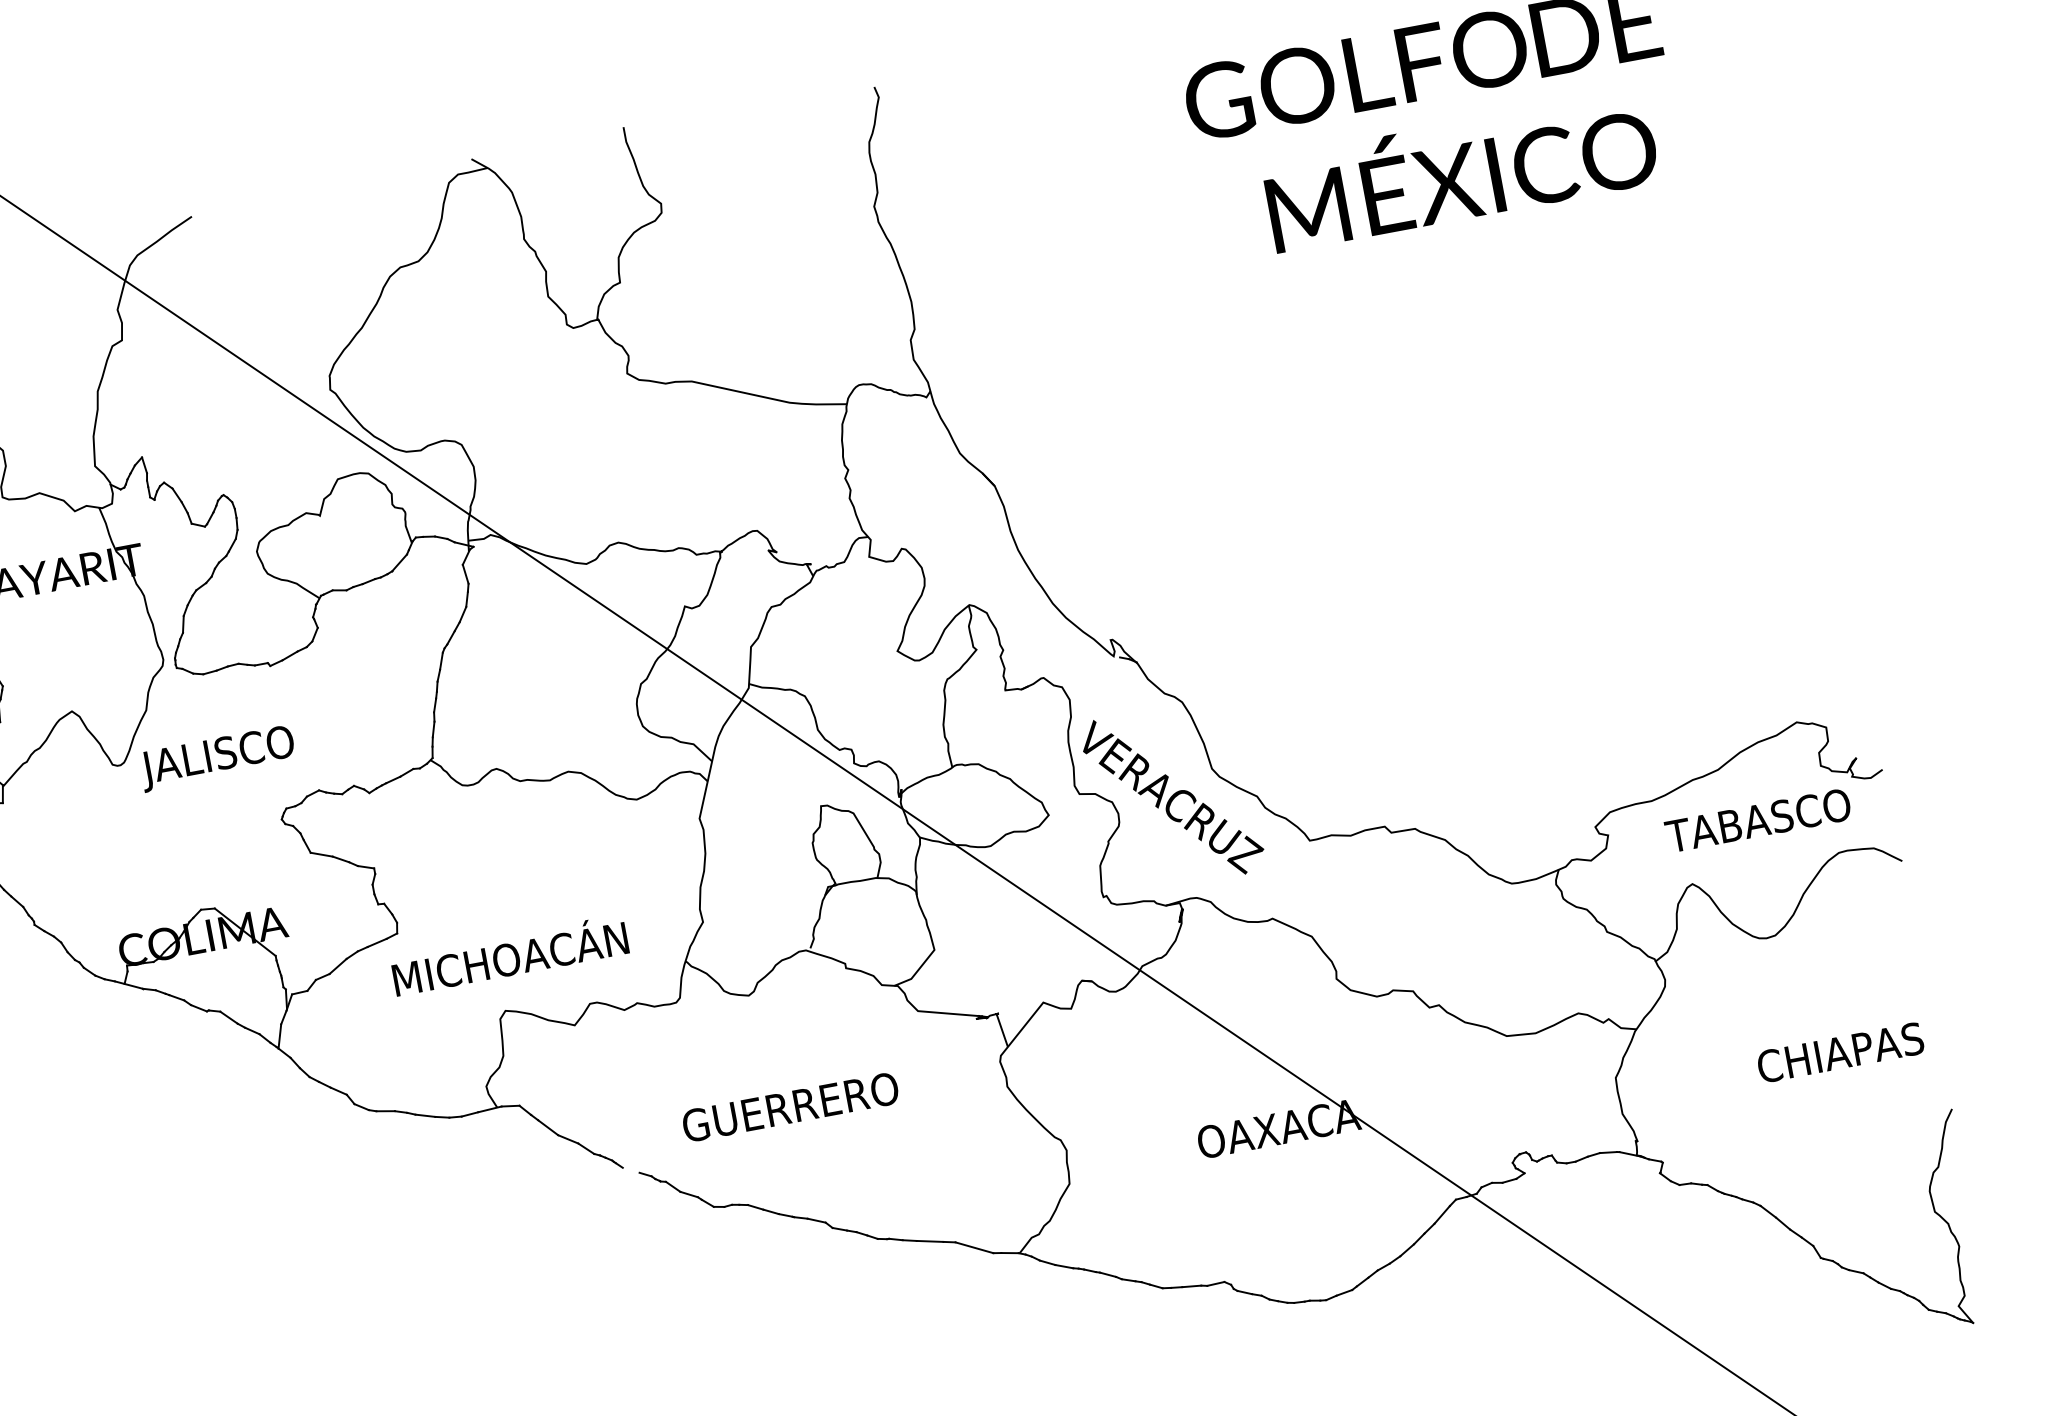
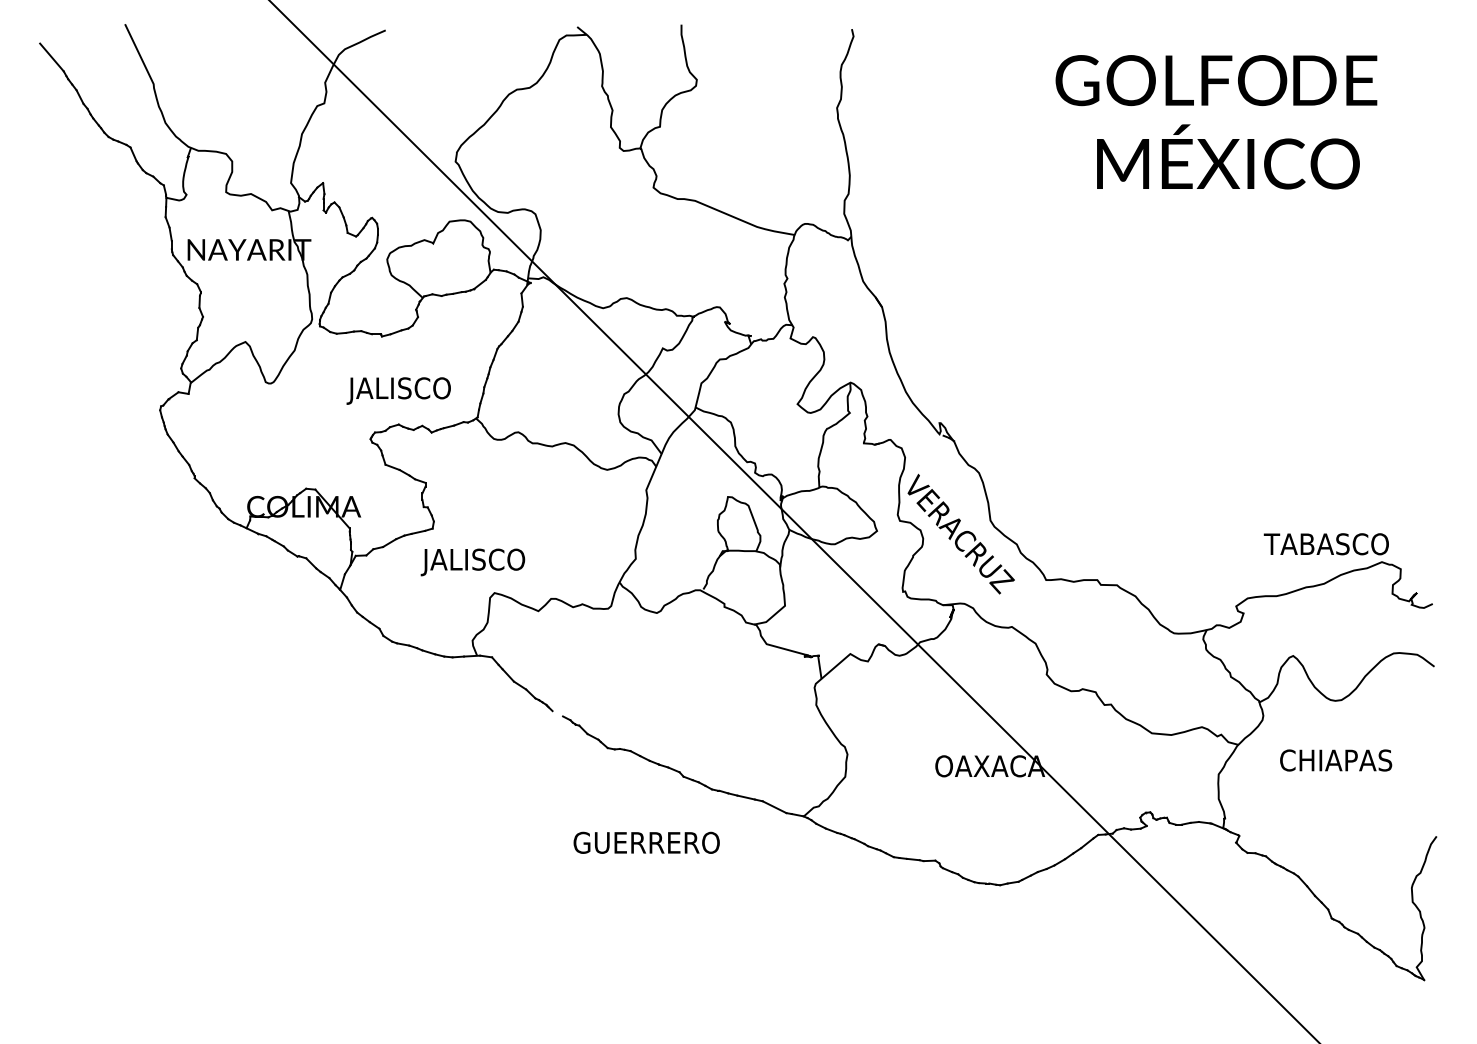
text: (217, 757) -> (398, 390), moved
text: (1756, 821) -> (1325, 544), moved
text: (506, 959) -> (501, 559), MICHOACÁN -> JALISCO
text: (1841, 1052) -> (1336, 760), moved
text: (790, 1106) -> (646, 842), moved

